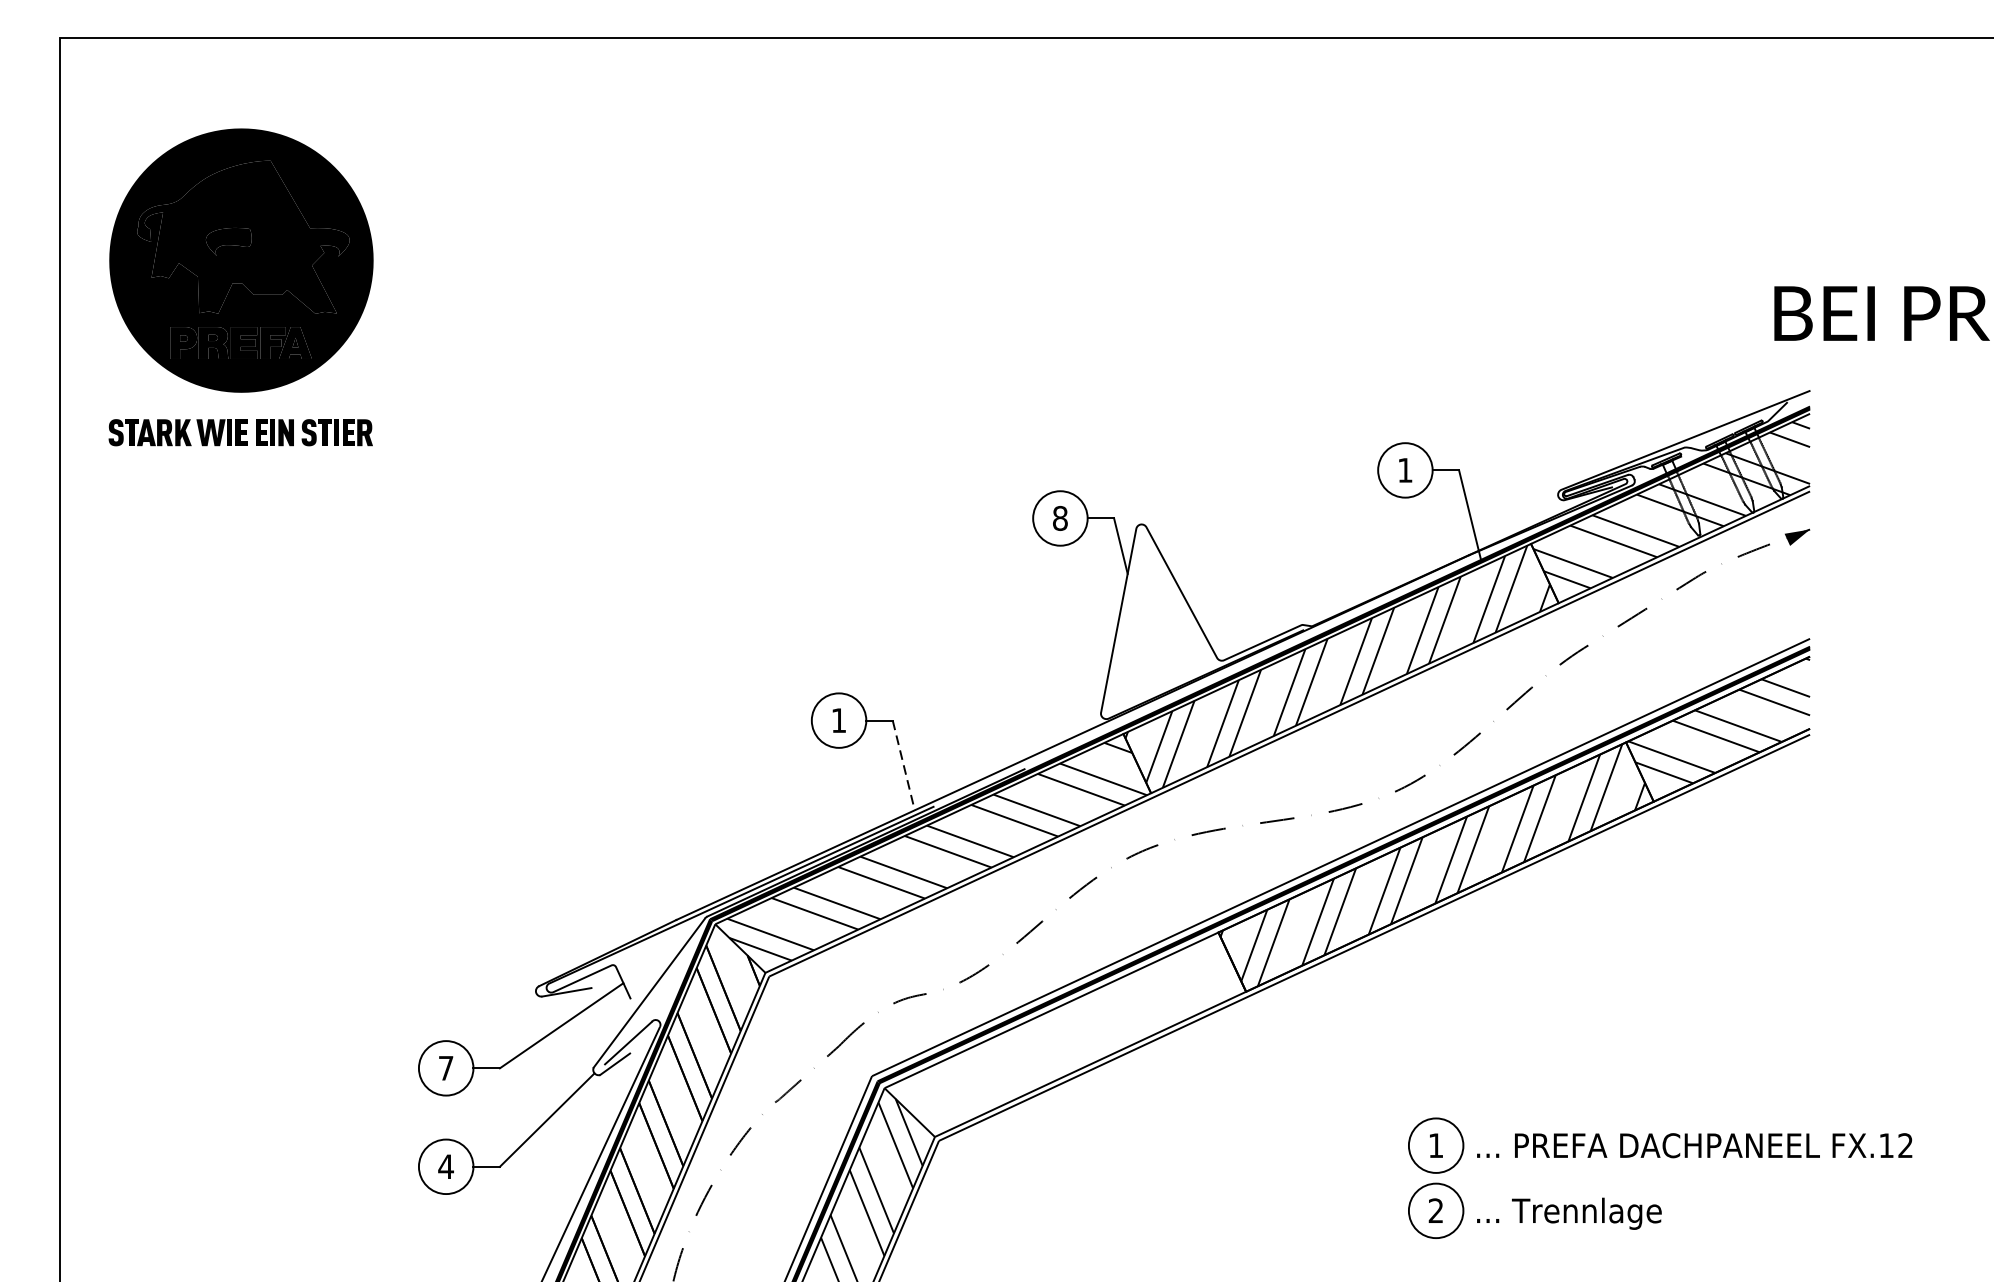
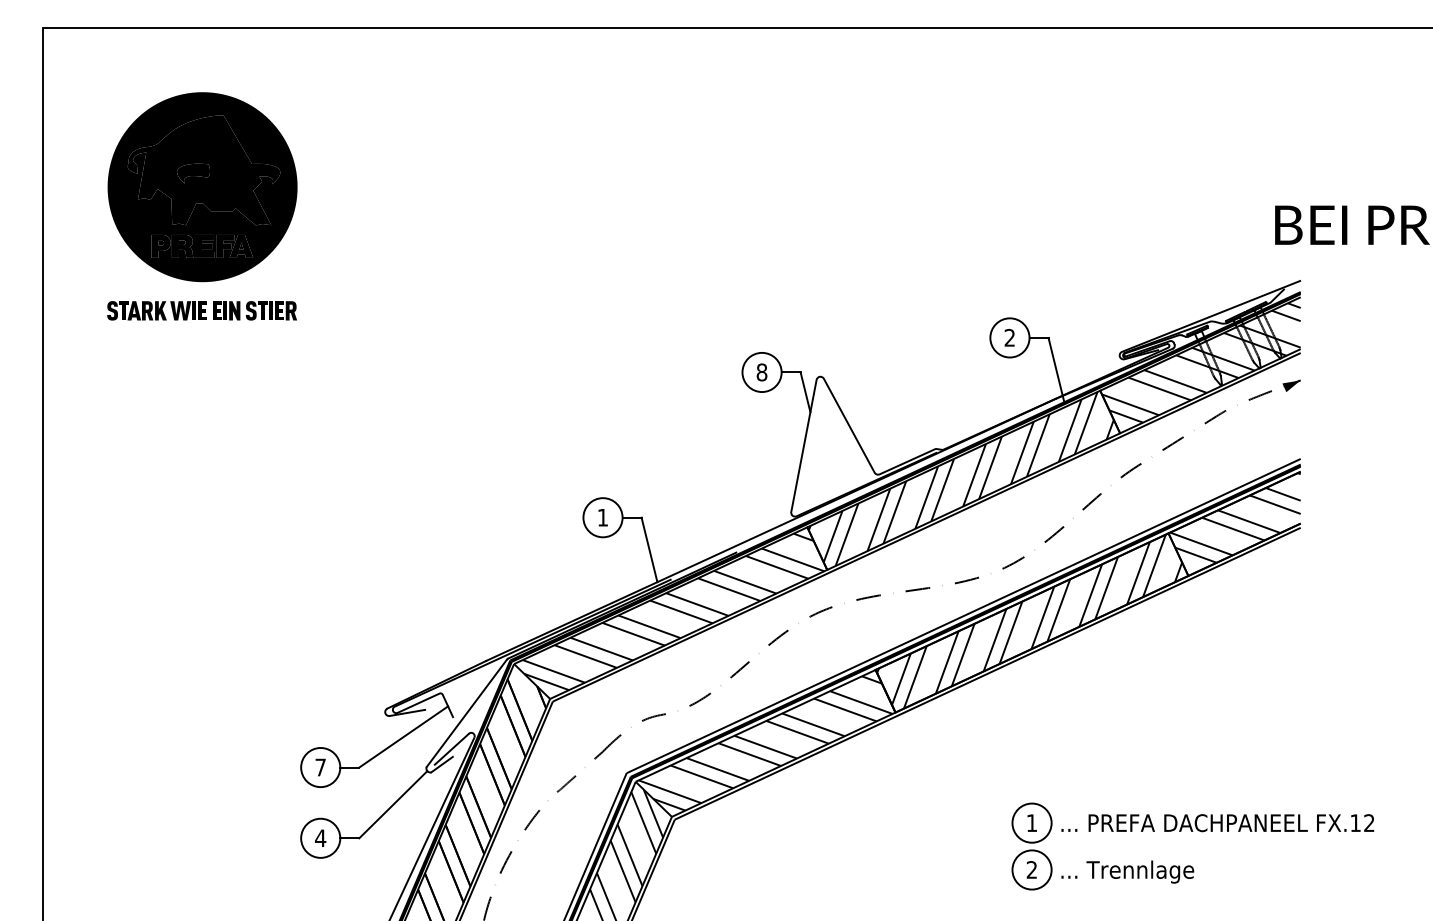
part: (241, 287) -> (202, 206), moved
text: (1404, 469) -> (1009, 337), 1 -> 2
line: (903, 766) -> (649, 550), dashed -> solid
hatch: (1065, 1034) -> (765, 743), added

